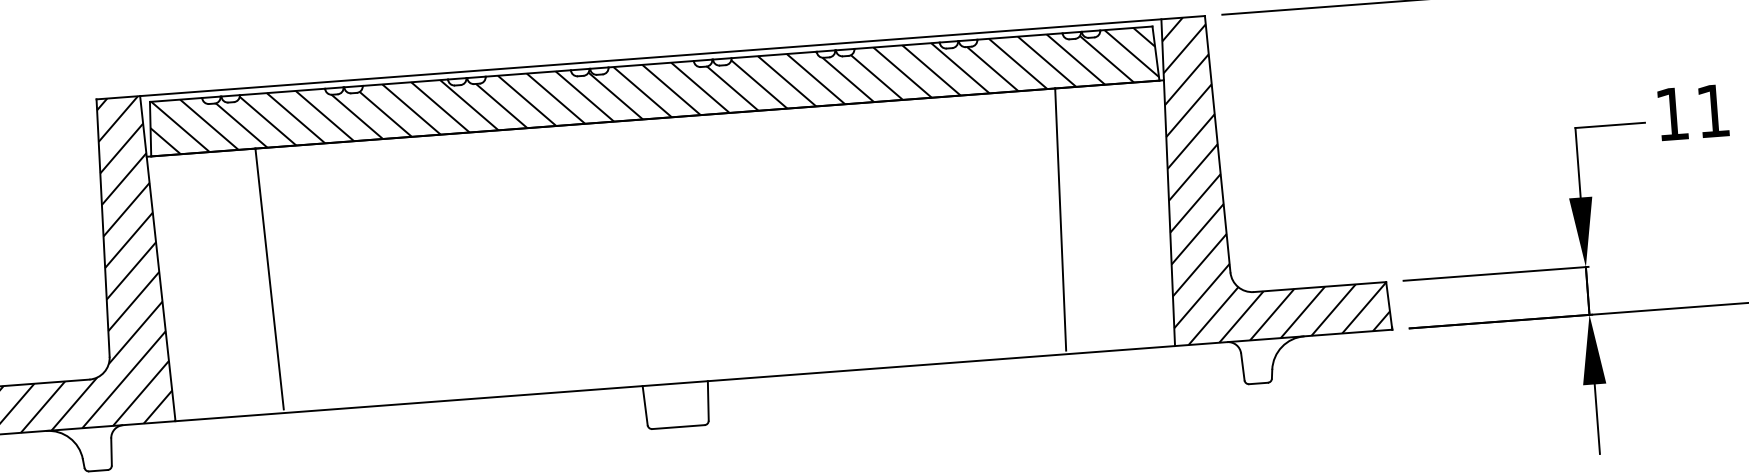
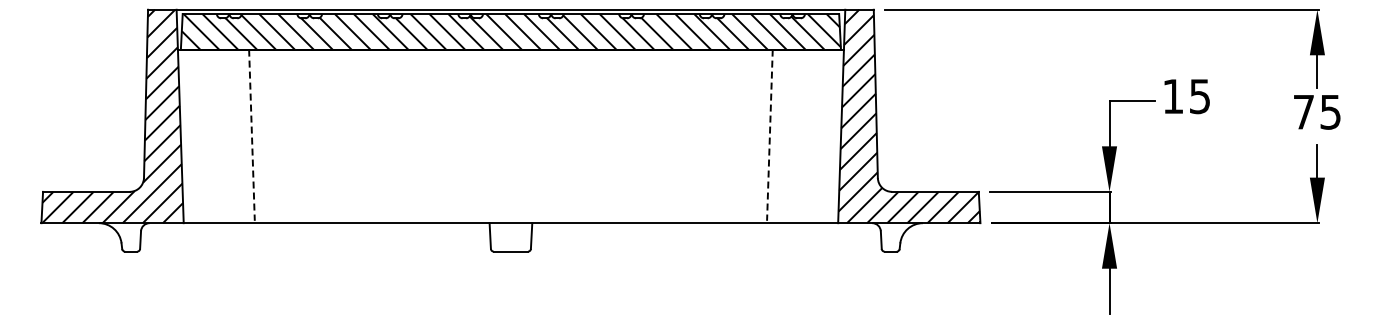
text: (1712, 111) -> (1199, 96), 11 -> 15
line: (1060, 220) -> (769, 135), solid -> dashed
line: (268, 279) -> (251, 135), solid -> dashed

